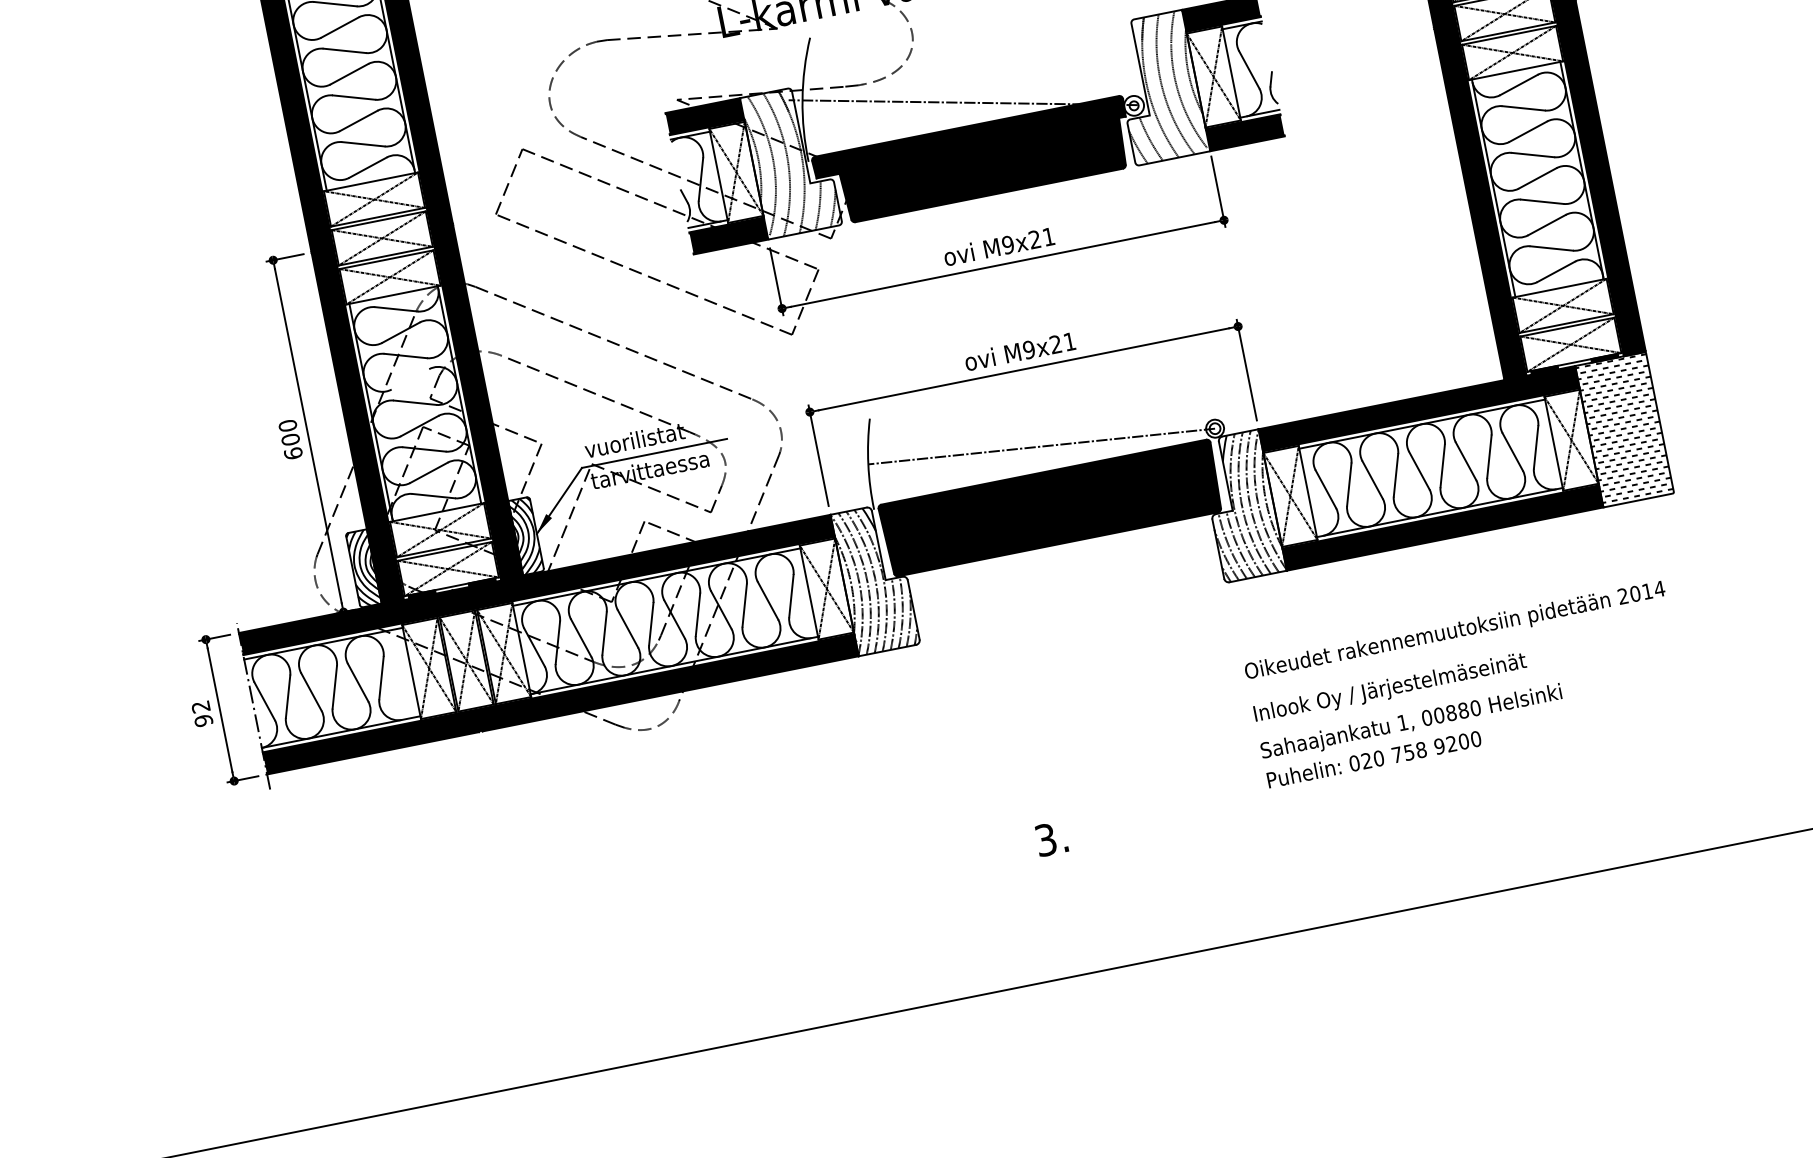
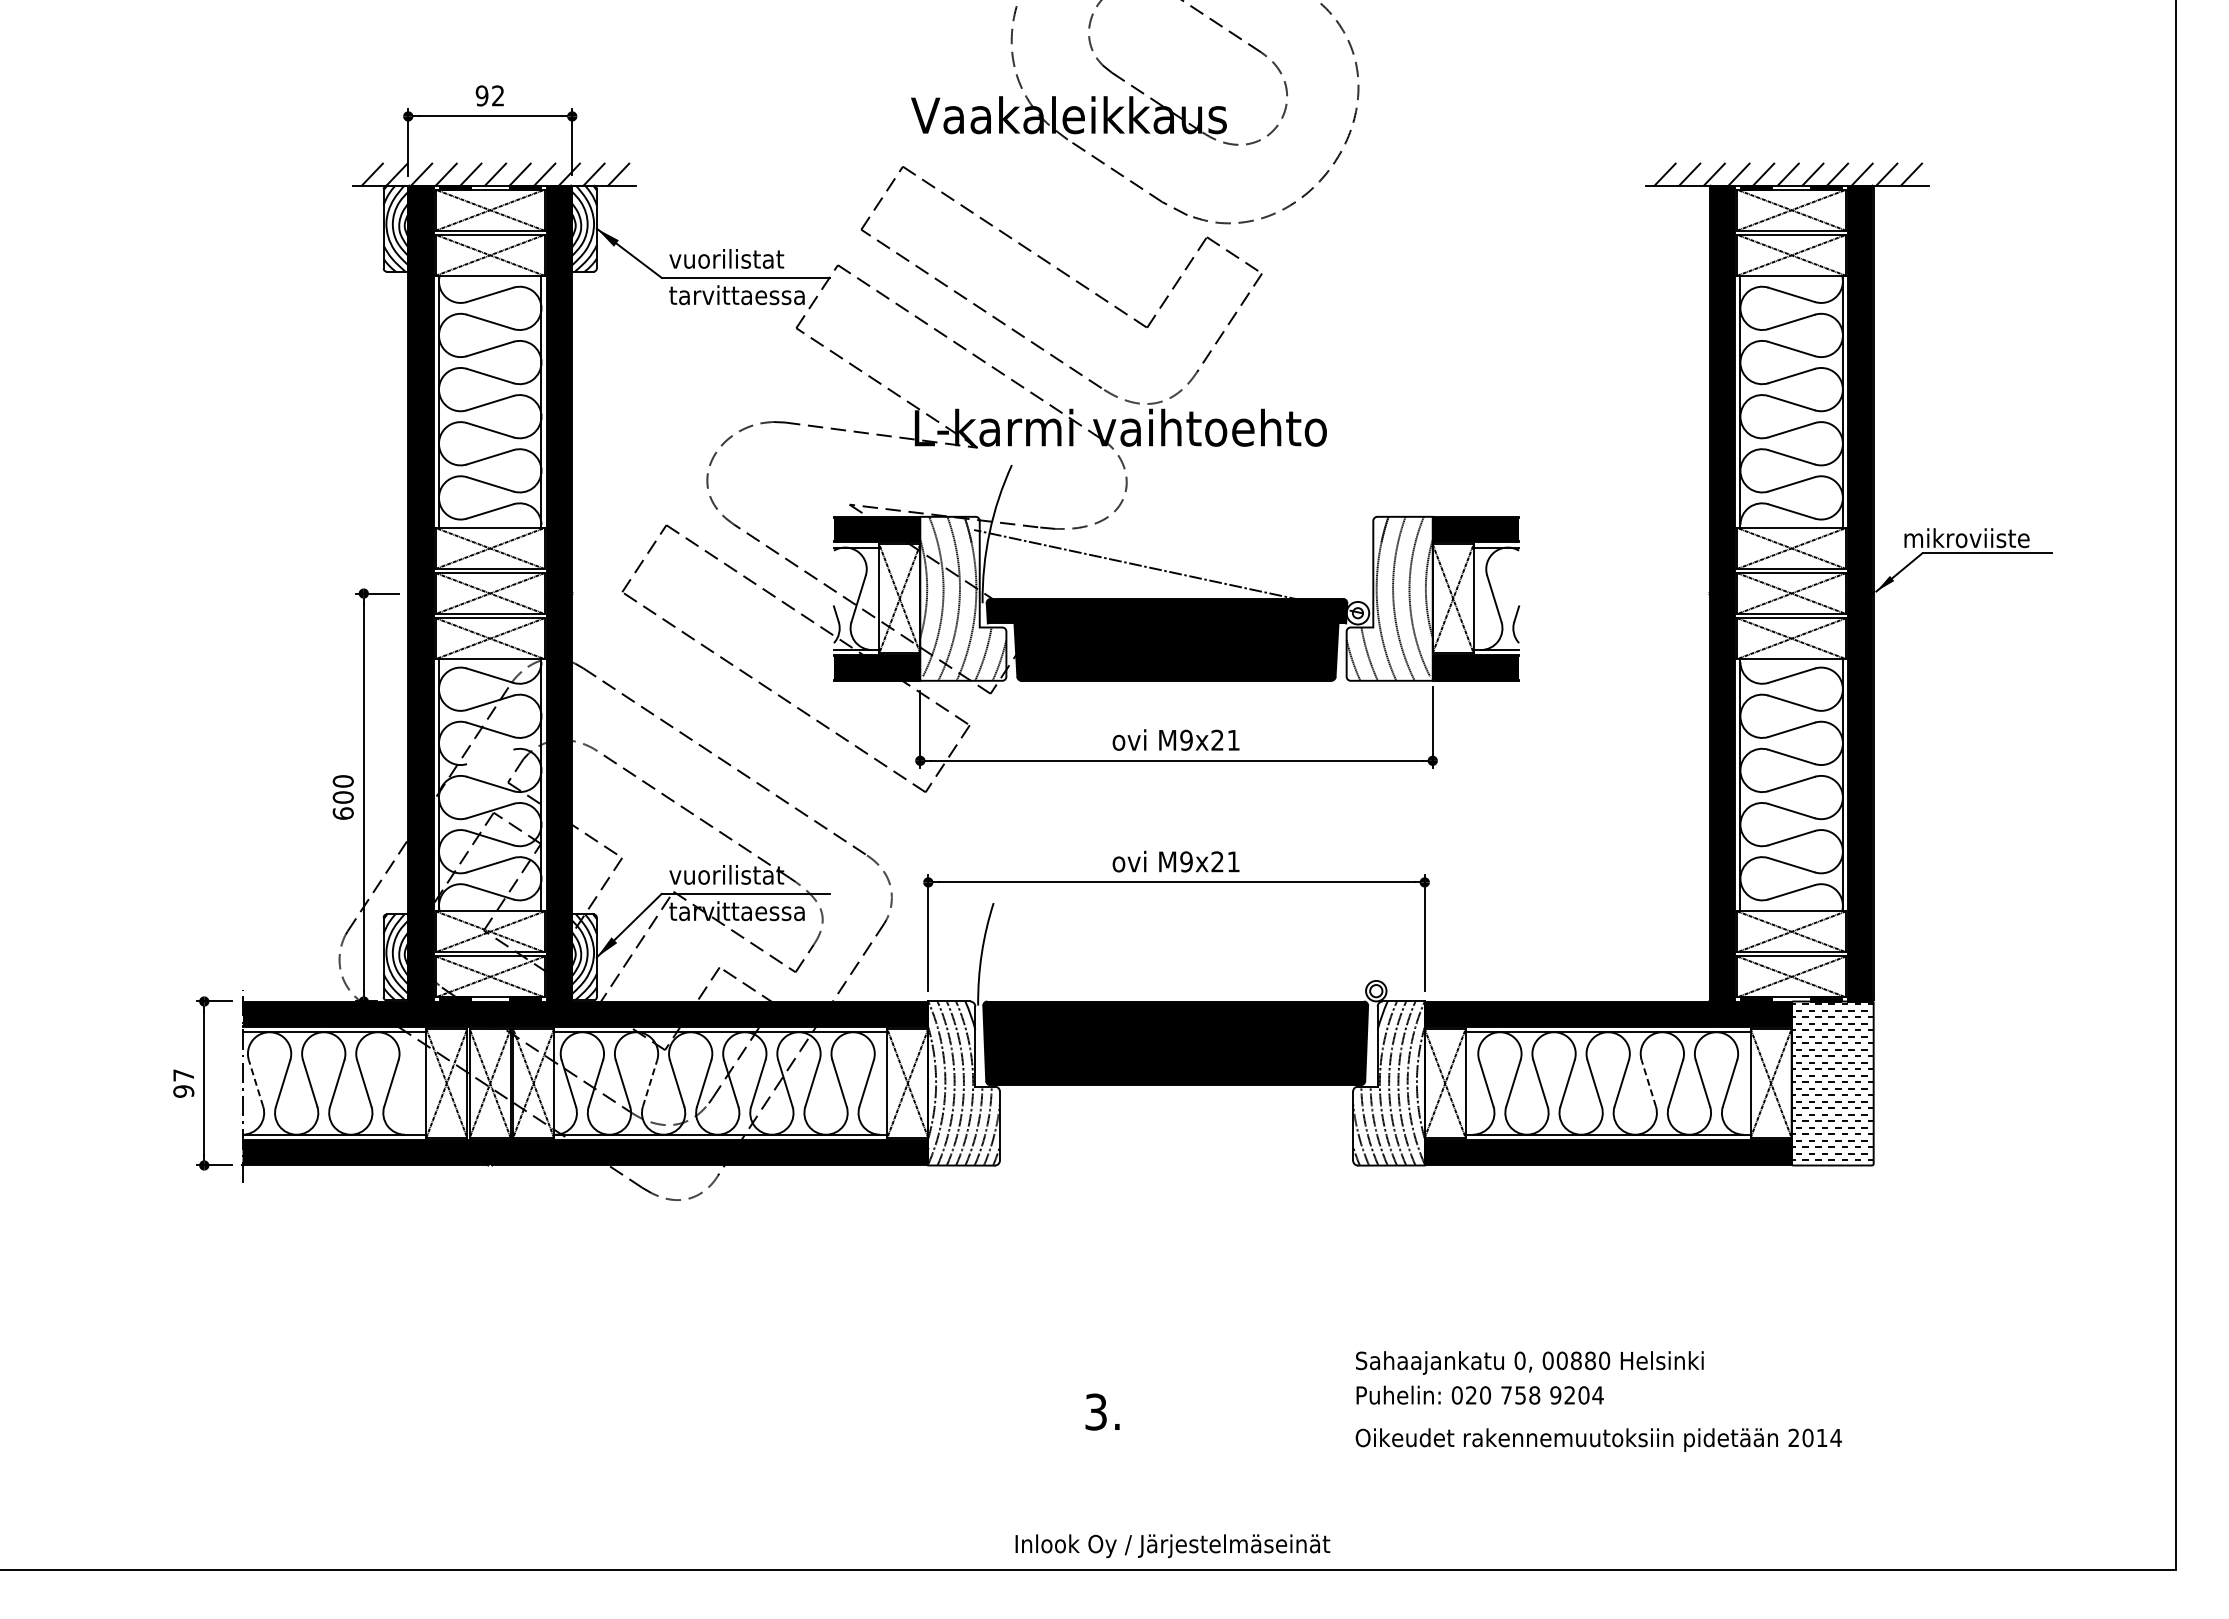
line: (1041, 446) -> (1178, 972), removed
line: (1465, 461) -> (1648, 1083), solid -> dashed
text: (1454, 631) -> (1598, 1439), moved
line: (604, 633) -> (650, 1083), solid -> dashed
text: (1390, 689) -> (1172, 1546), moved
line: (264, 701) -> (255, 1083), solid -> dashed
text: (200, 707) -> (183, 1075), 92 -> 97
text: (1402, 722) -> (1519, 1360), 1, -> 0,
text: (1475, 739) -> (1597, 1395), 9200 -> 9204

